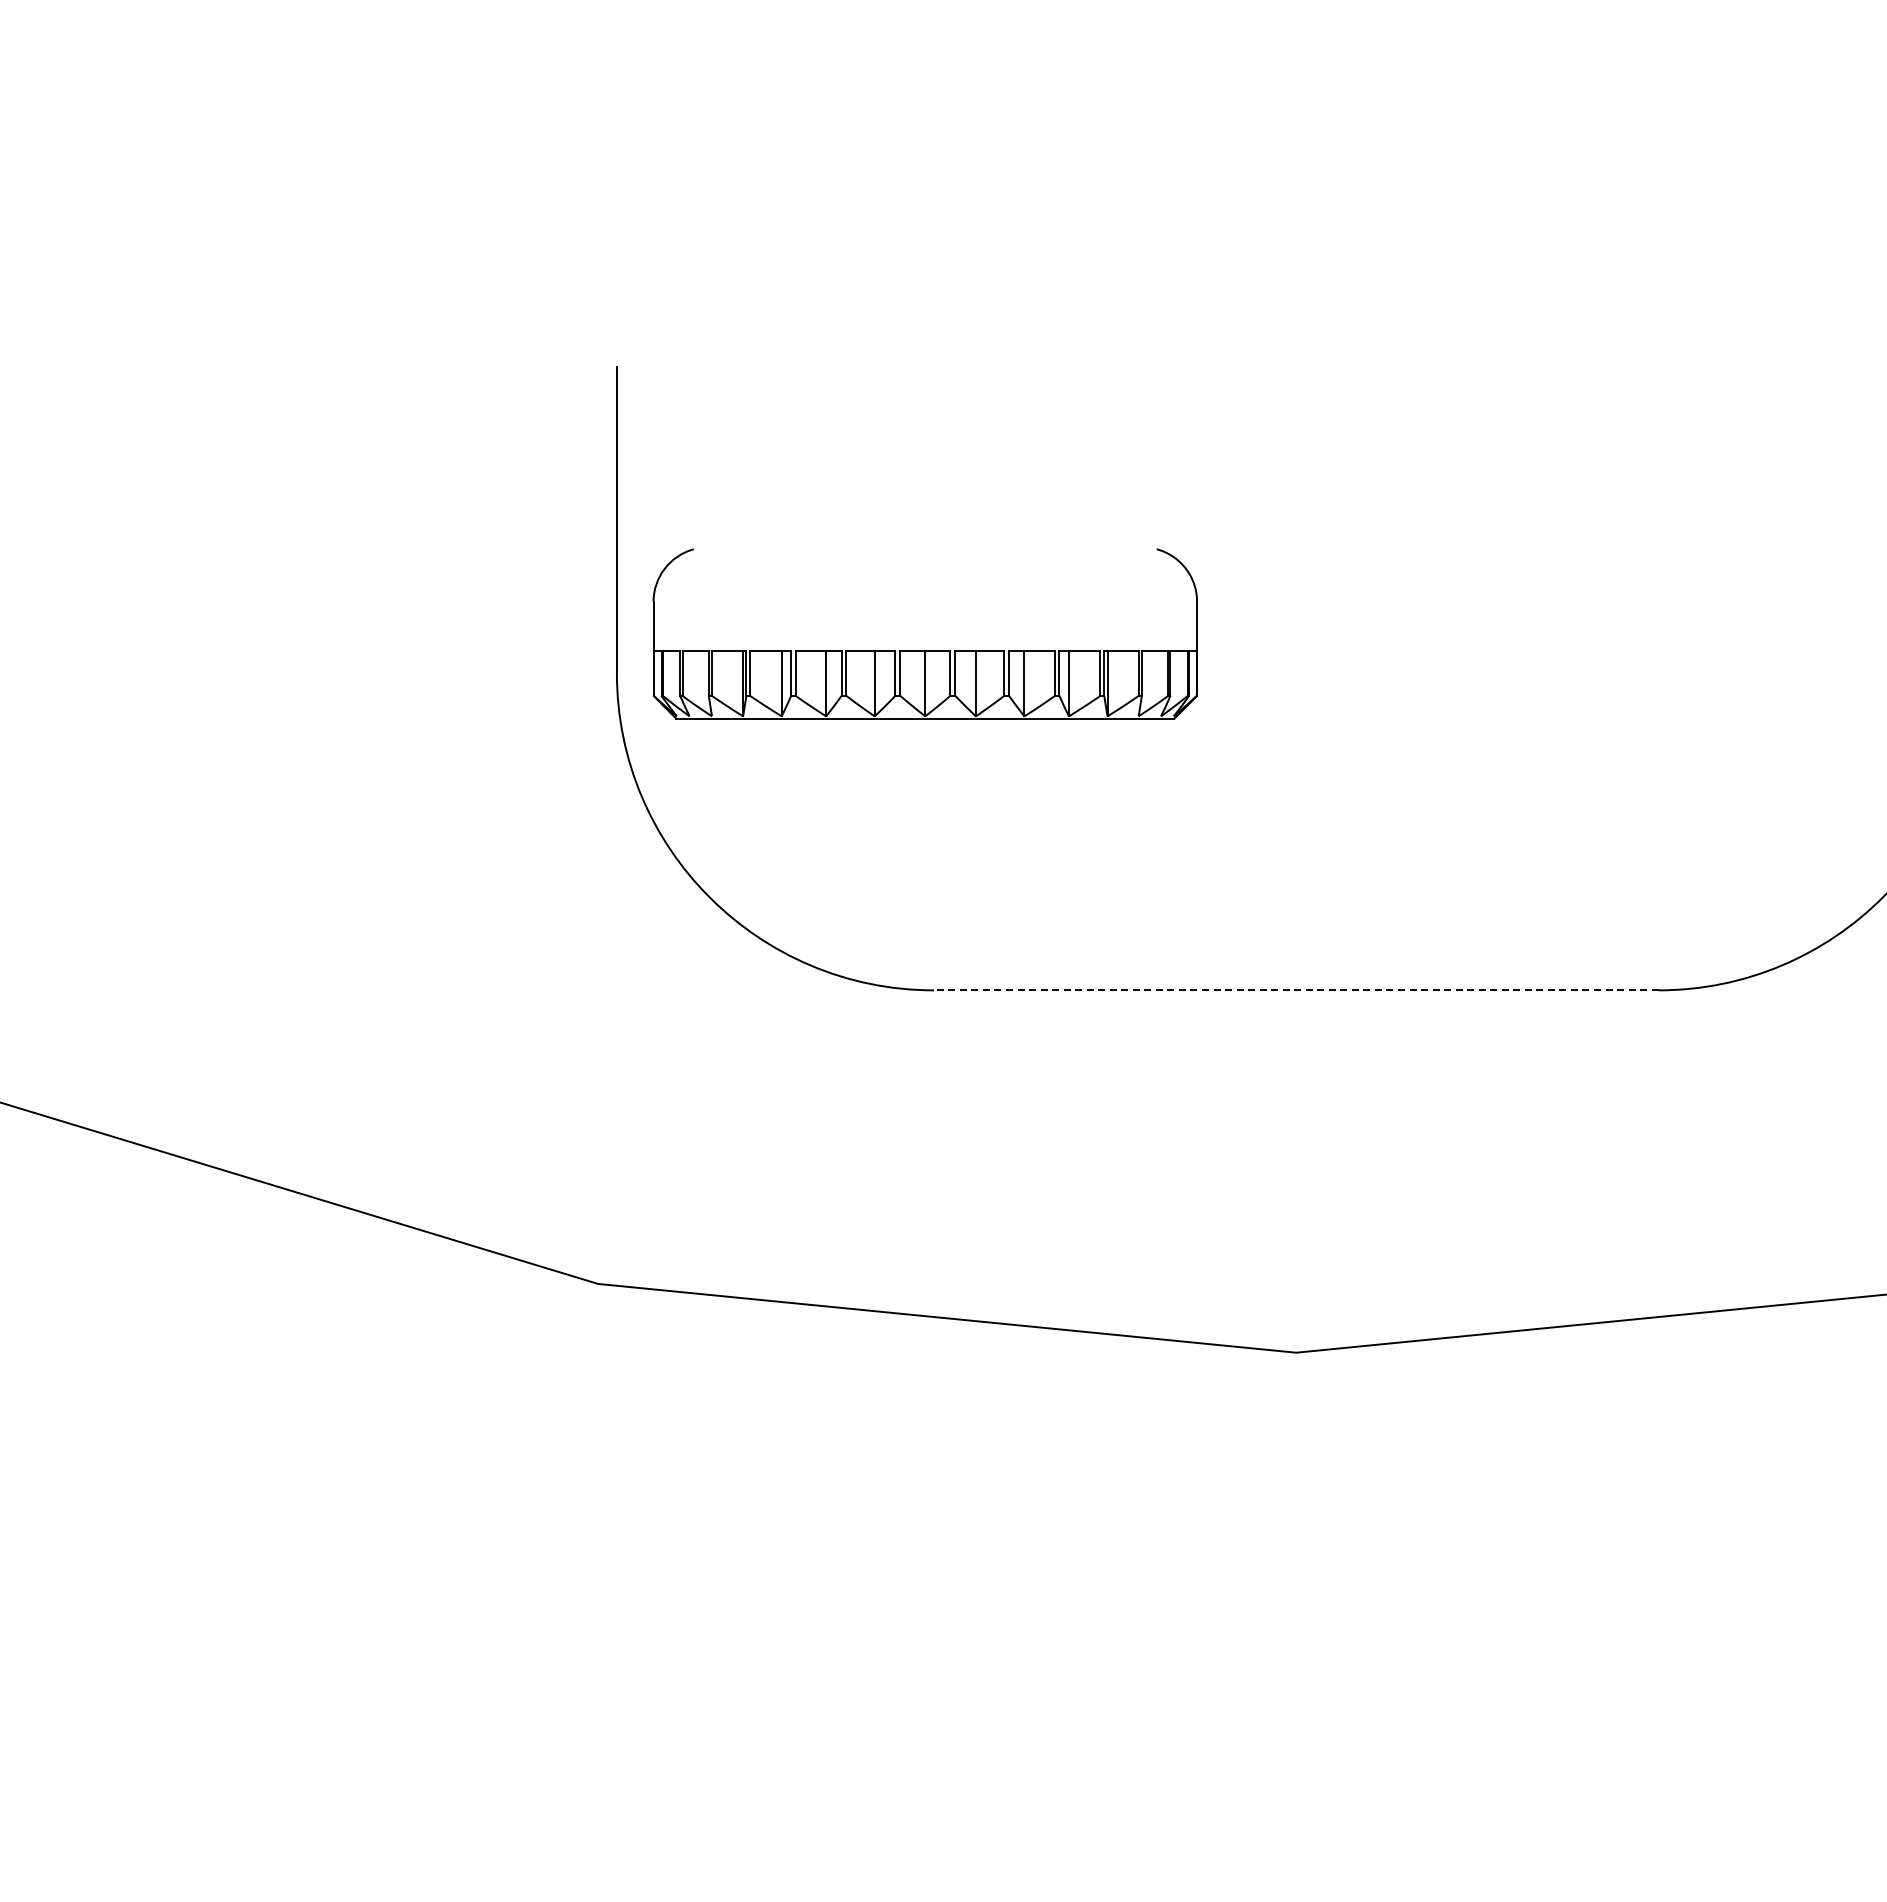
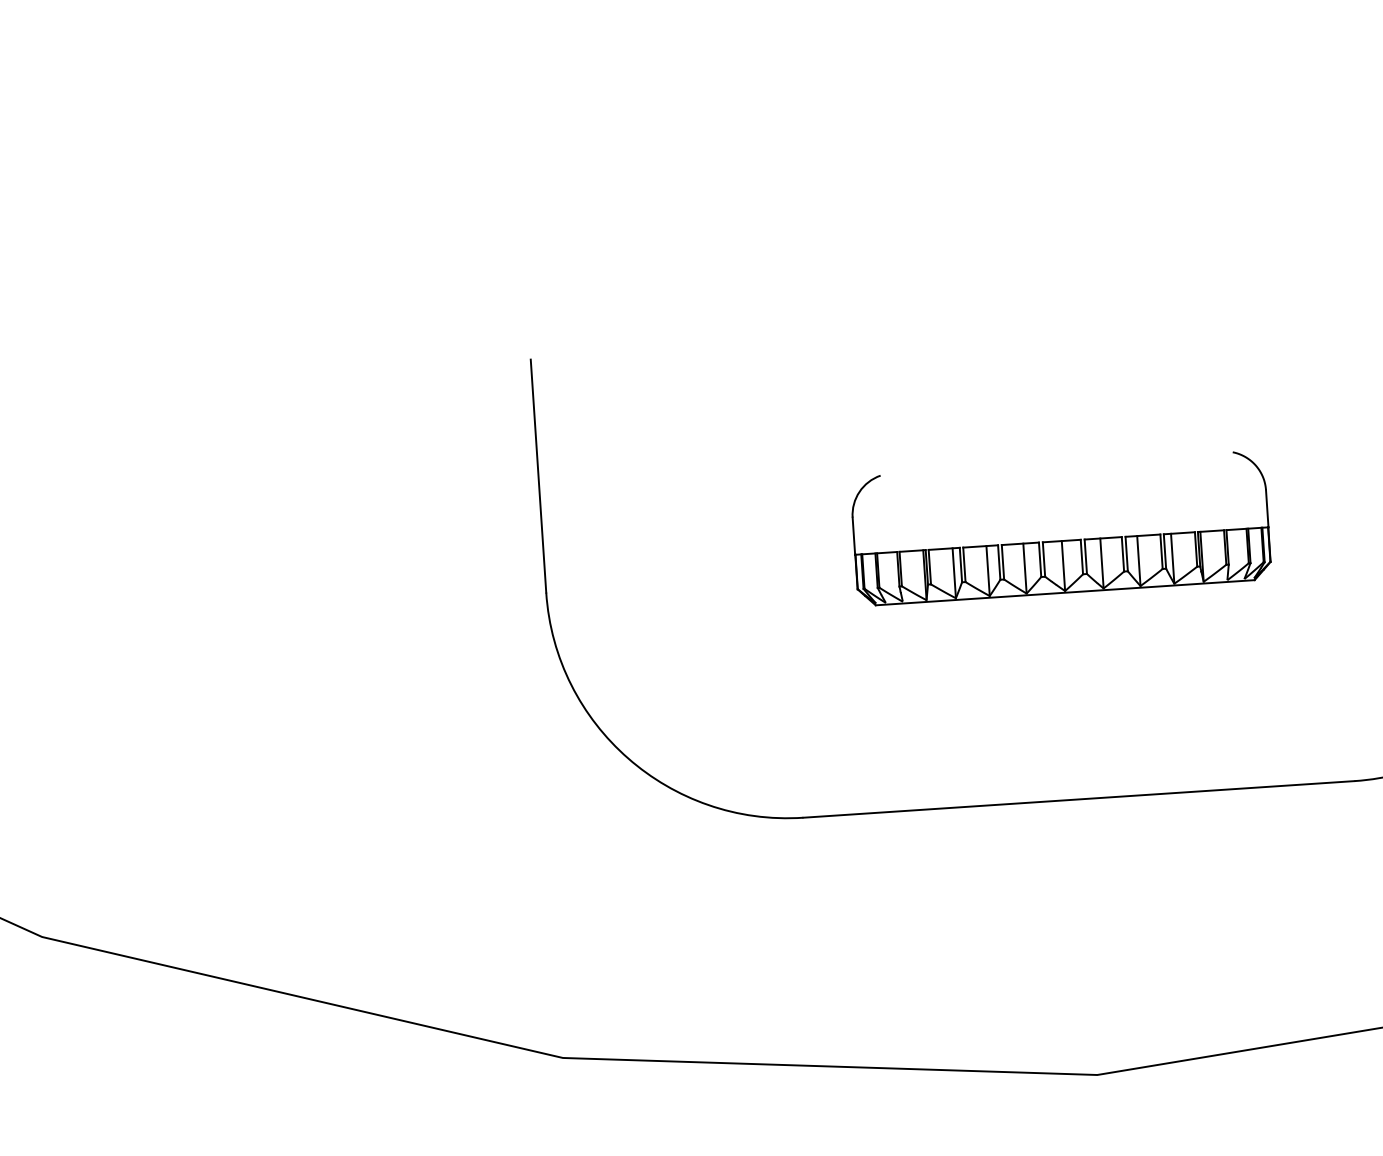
part: (924, 650) -> (1061, 540), moved
line: (1295, 990) -> (1078, 799), dashed -> solid

